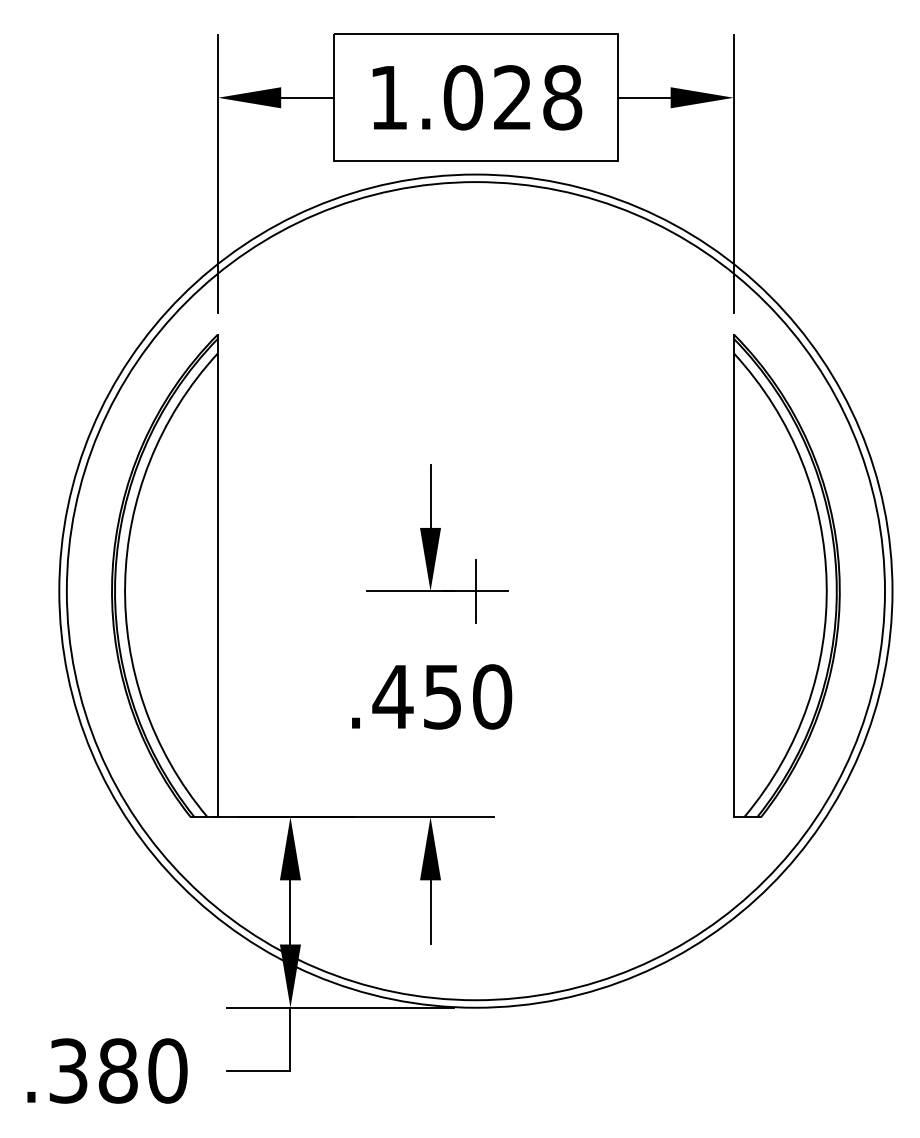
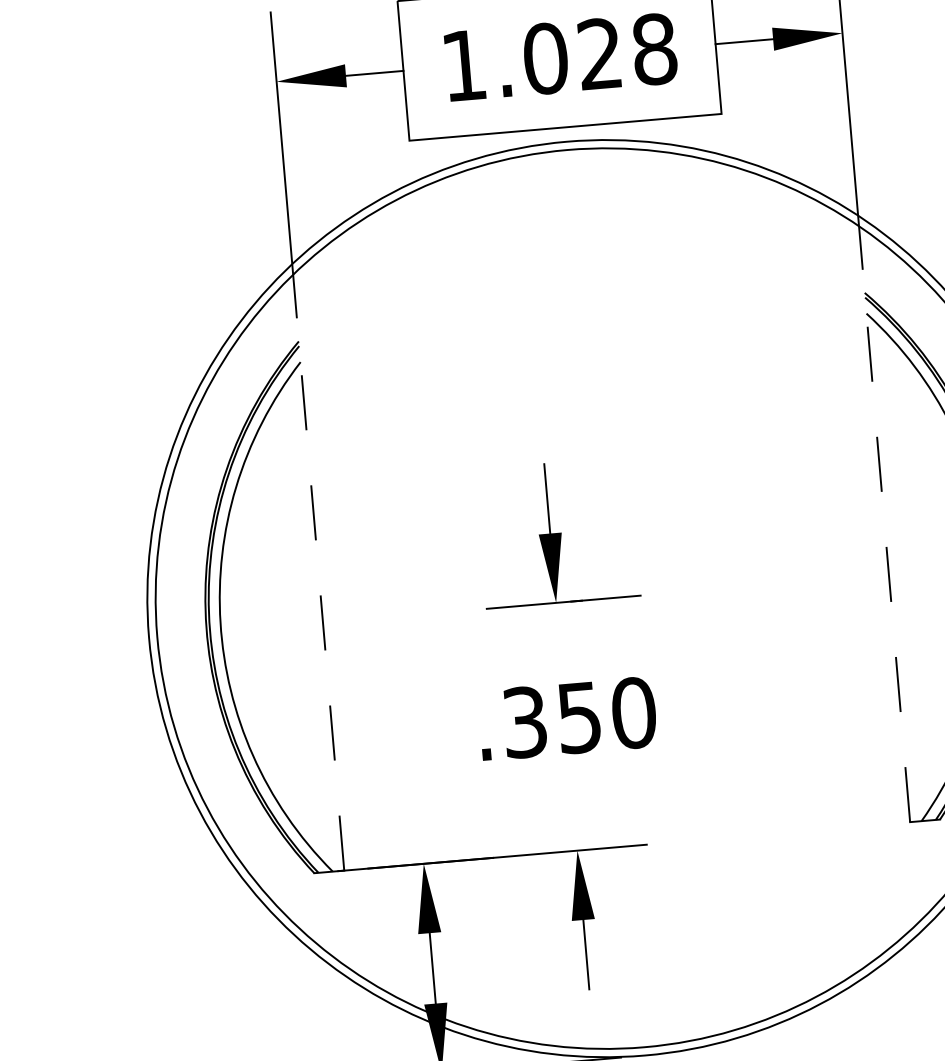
line: (217, 575) -> (321, 605), solid -> dashed
line: (733, 575) -> (886, 557), solid -> dashed
line: (475, 590) -> (605, 597), removed
text: (392, 696) -> (524, 721), .450 -> .350

